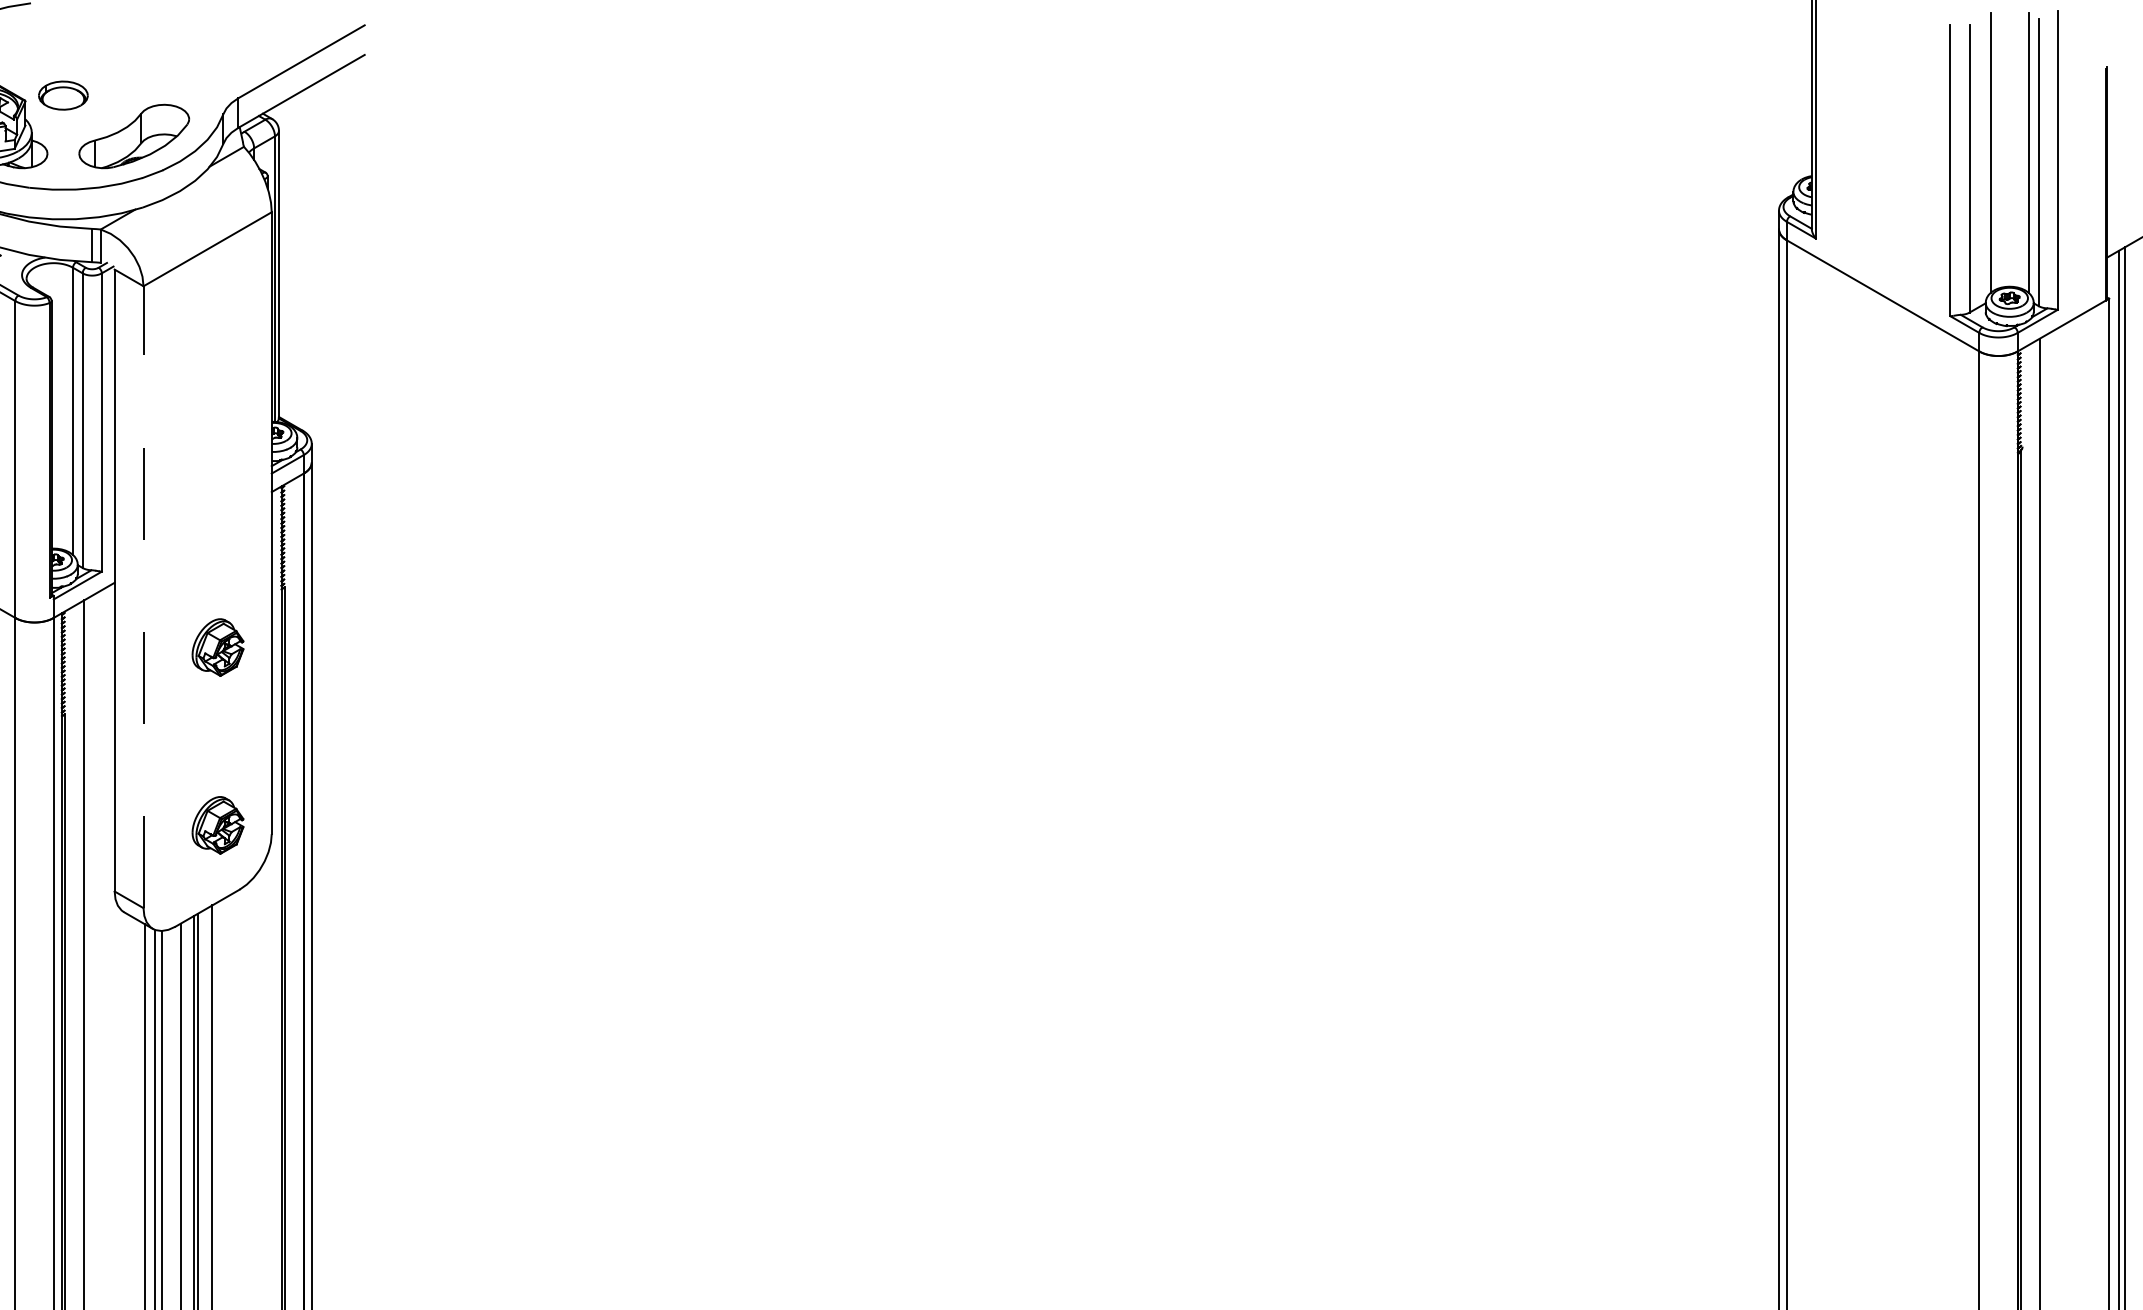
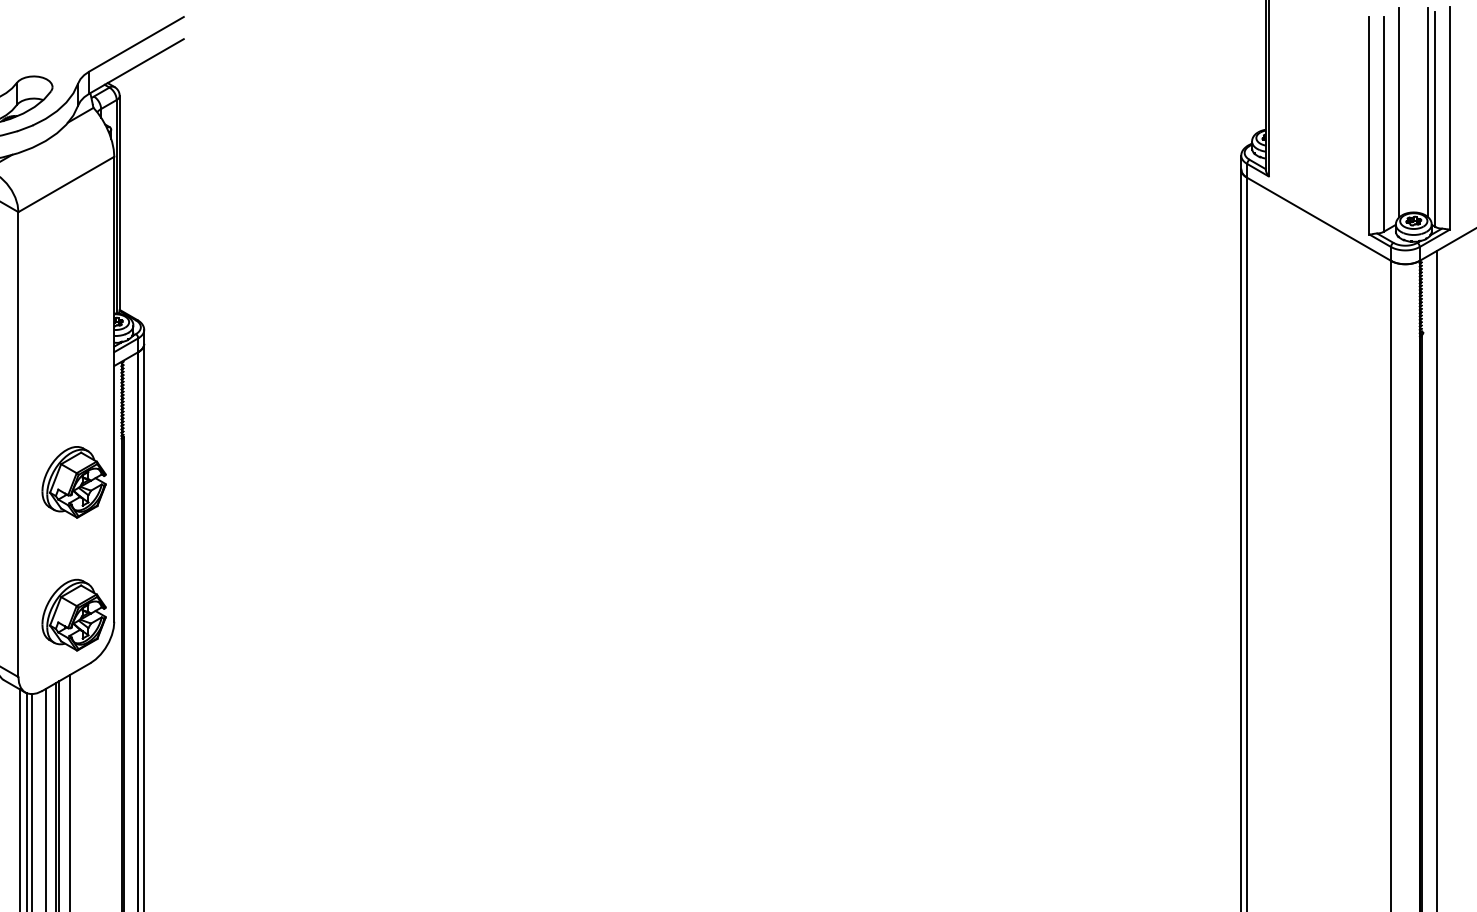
line: (143, 597) -> (18, 444), dashed -> solid
part: (217, 647) -> (73, 482), size x1.67
part: (217, 825) -> (73, 615), size x1.67

